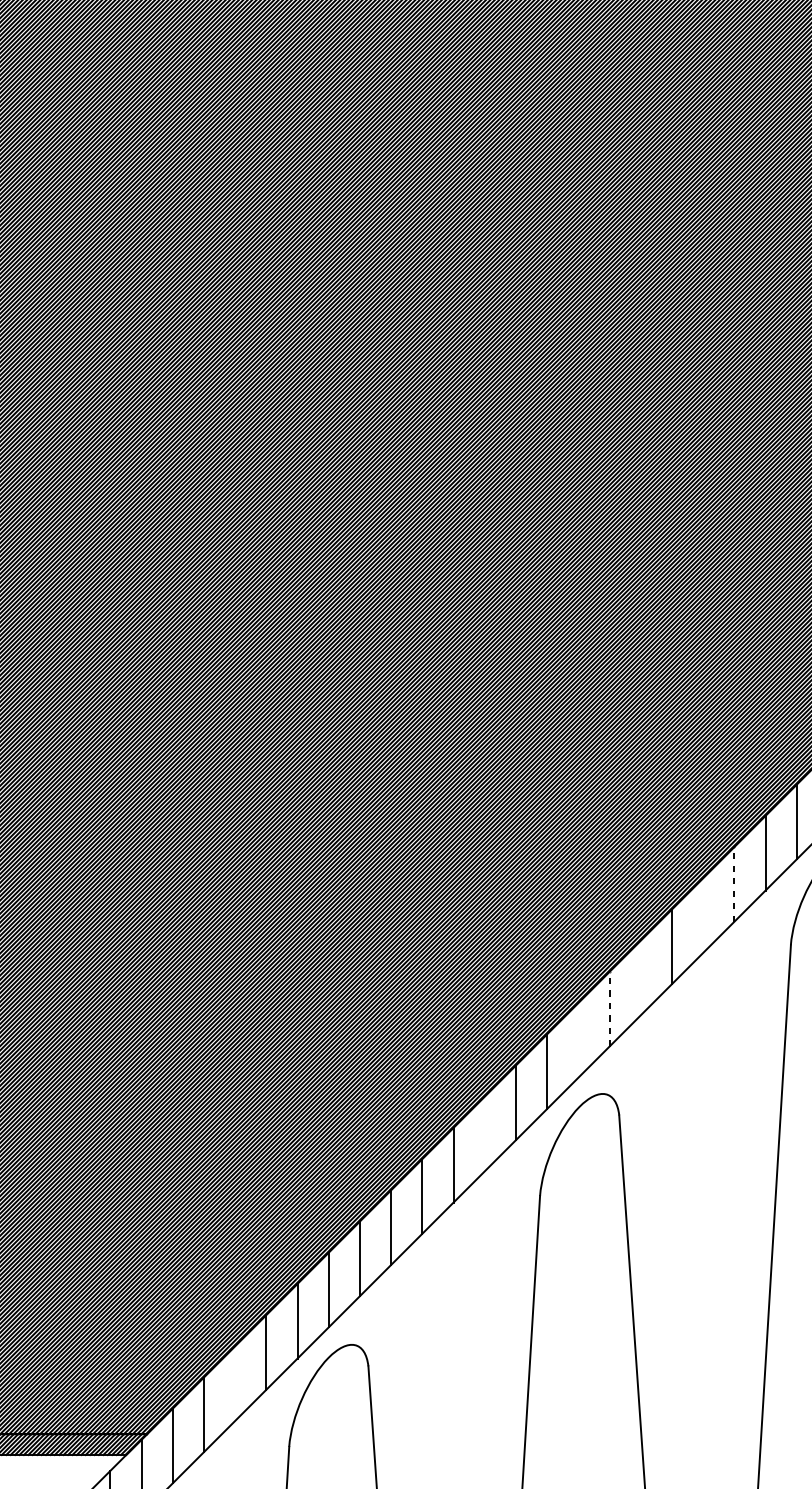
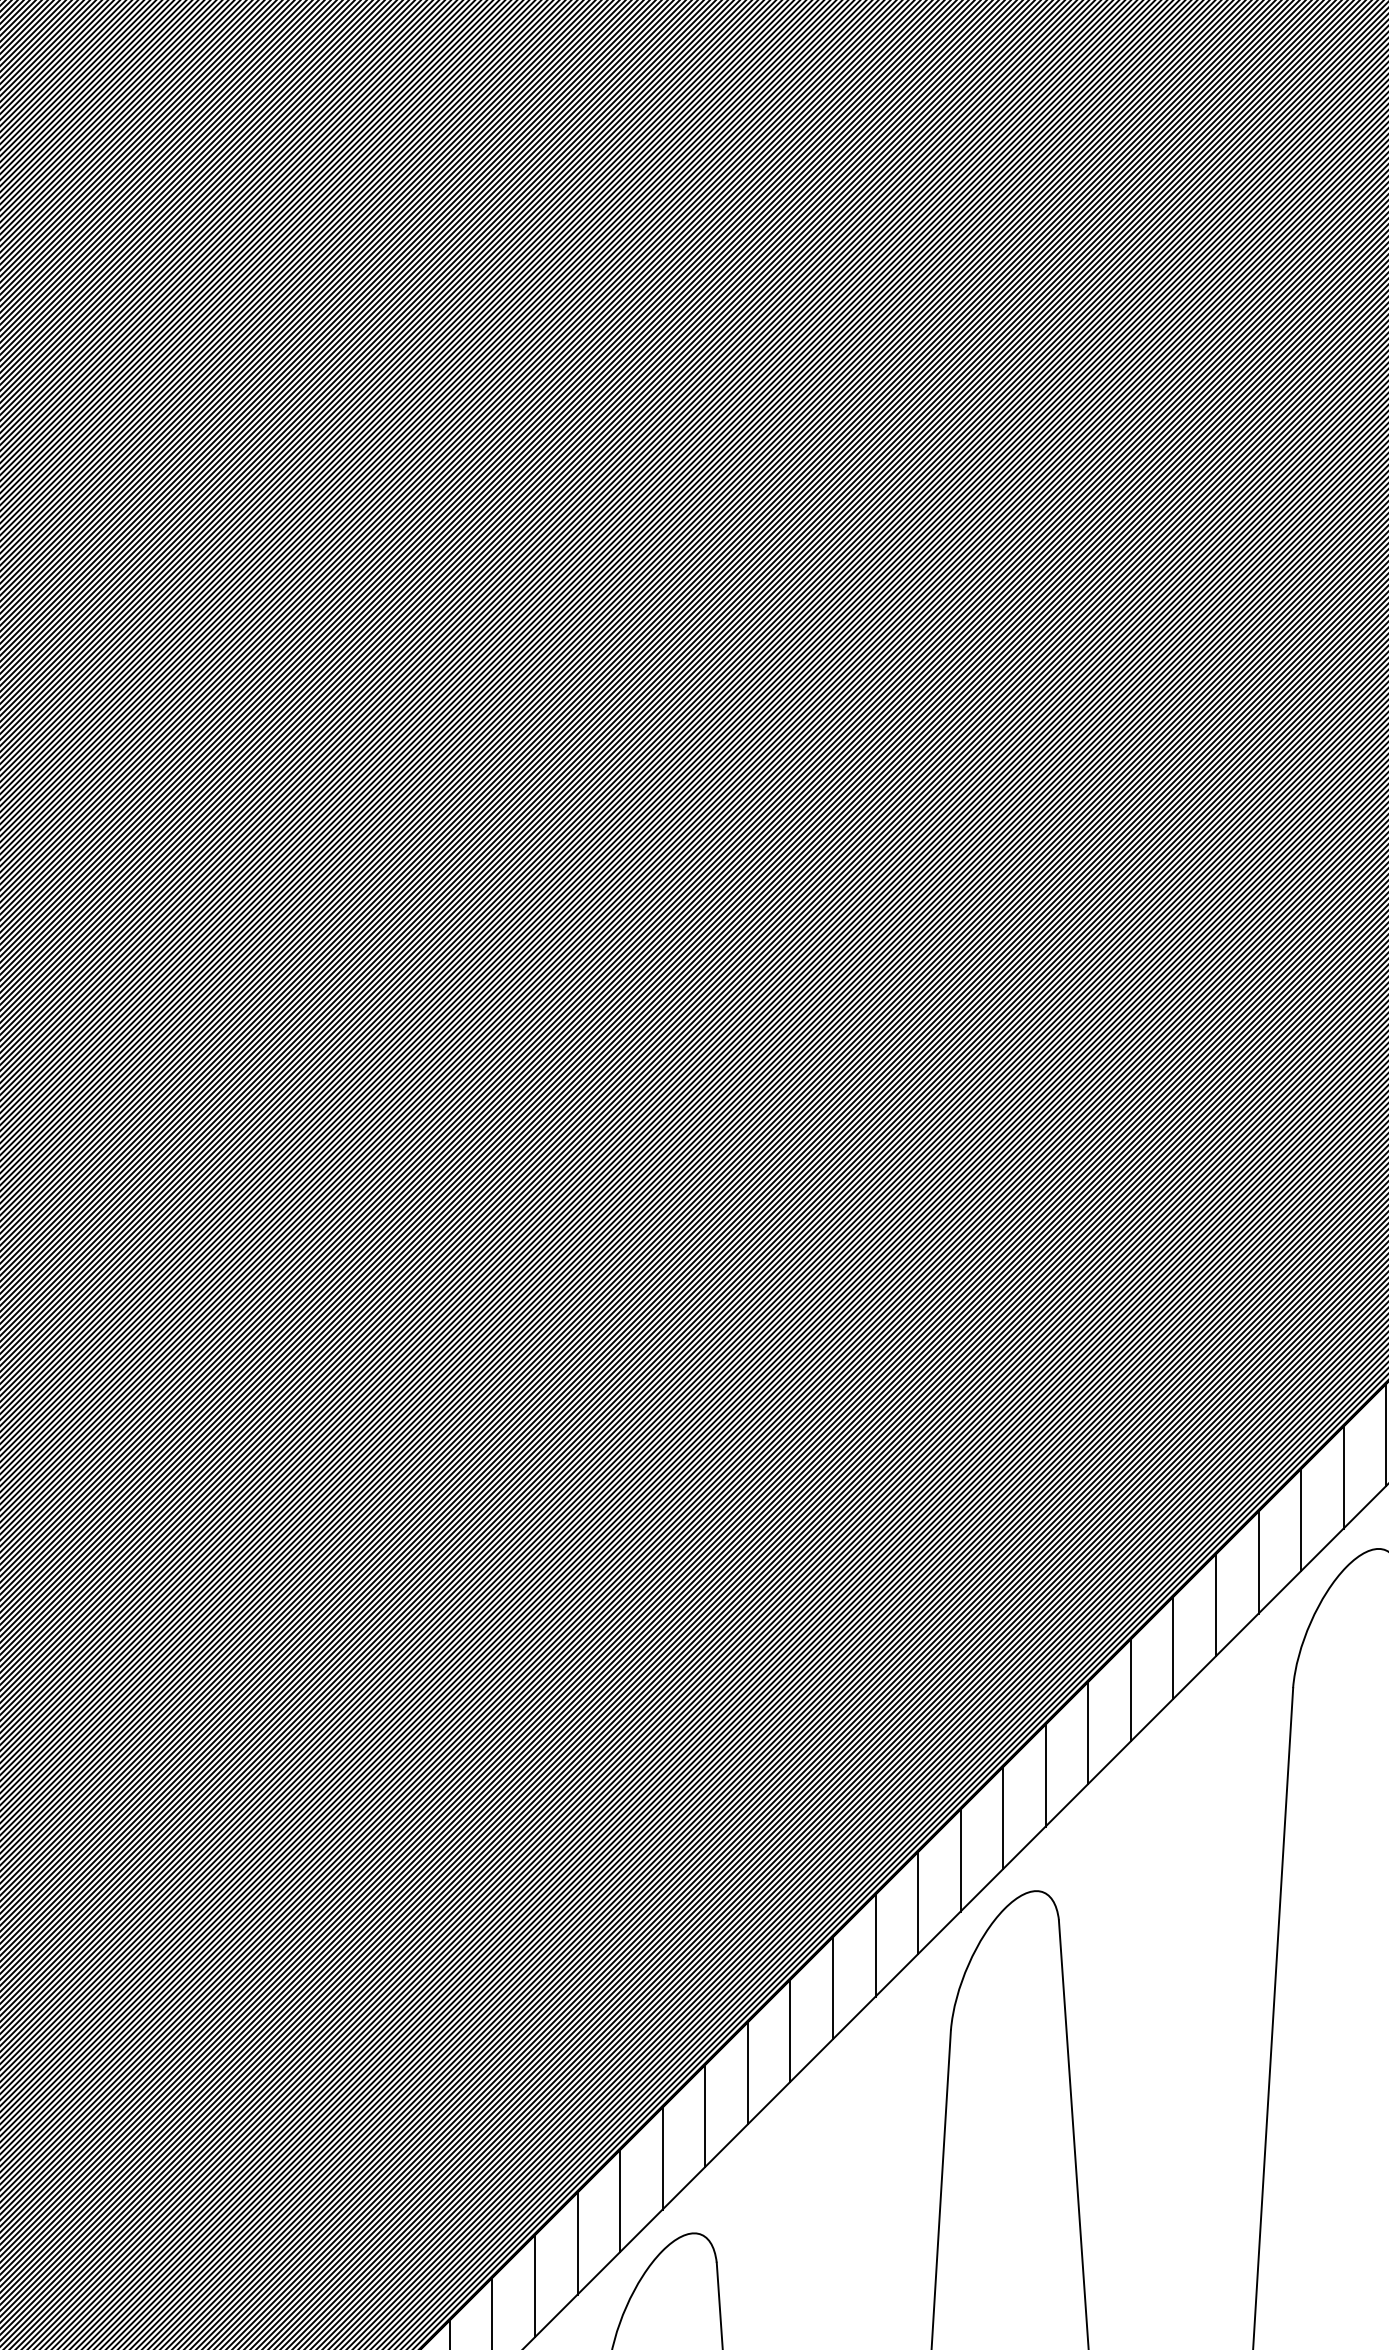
line: (734, 883) -> (1215, 1604), dashed -> solid
line: (703, 915) -> (1173, 1647), added
line: (640, 977) -> (1088, 1732), added
line: (609, 1008) -> (1045, 1774), dashed -> solid
line: (578, 1040) -> (1003, 1817), added
line: (484, 1133) -> (875, 1945), added
line: (235, 1383) -> (535, 2286), added

